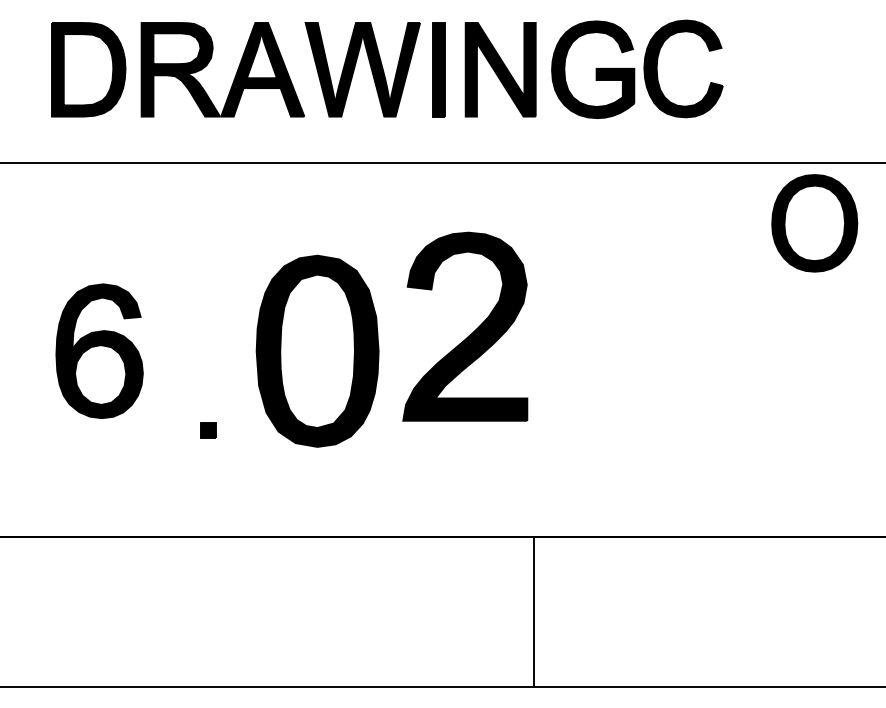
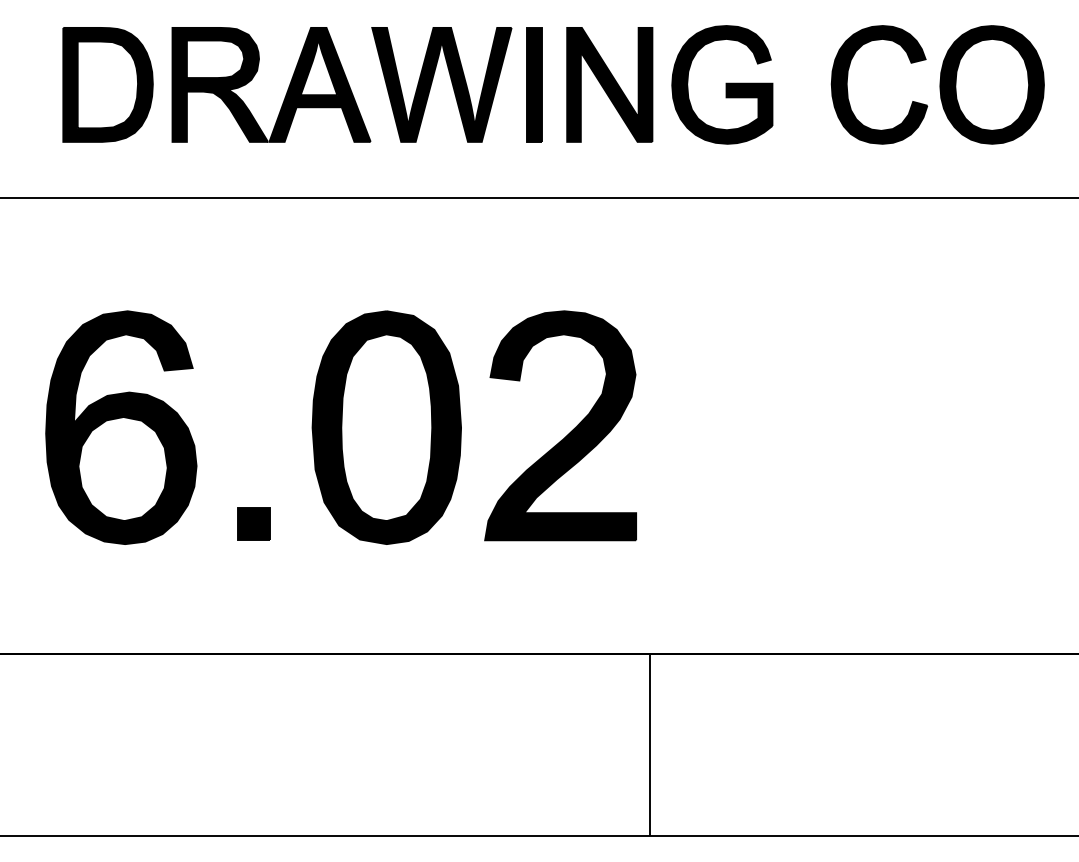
part: (658, 74) -> (848, 91), moved
part: (814, 223) -> (991, 84), moved
part: (471, 333) -> (568, 433), moved
part: (99, 351) -> (121, 427), size x1.43
part: (208, 429) -> (253, 523), size x1.67

